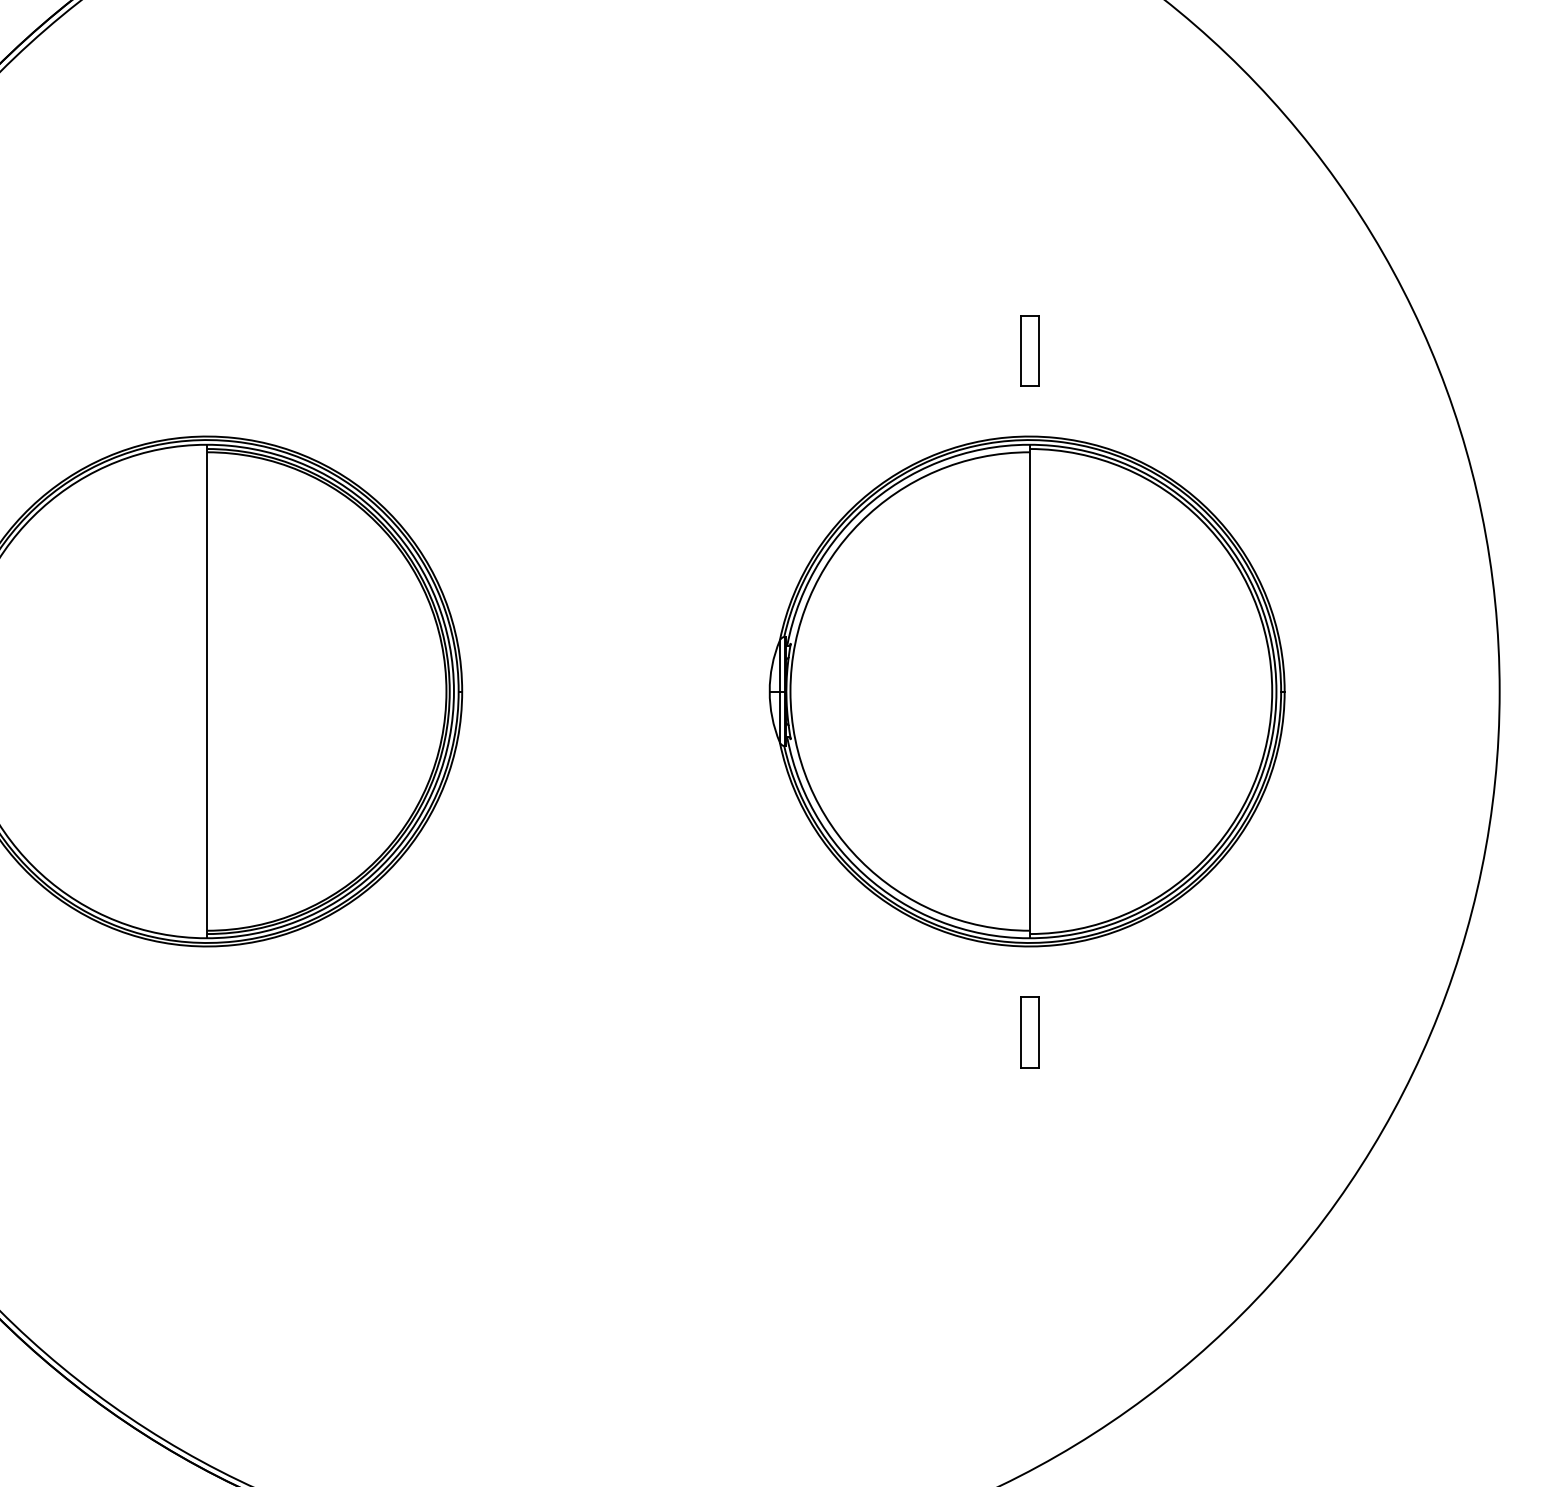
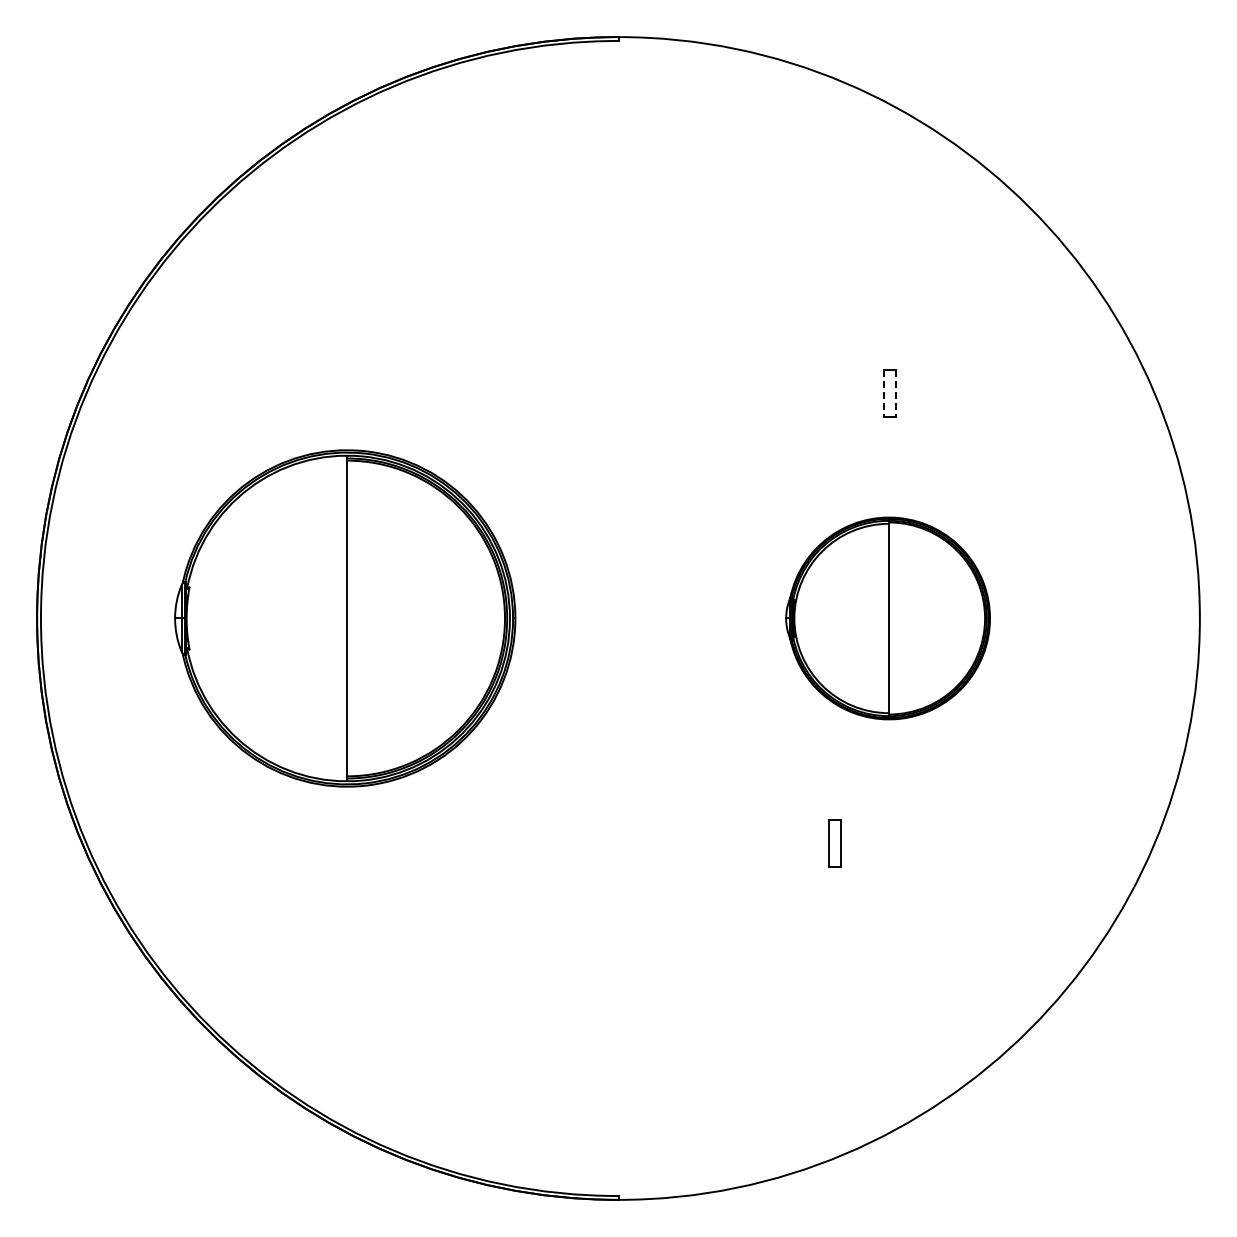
line: (1021, 352) -> (884, 394), solid -> dashed
line: (1038, 352) -> (895, 394), solid -> dashed
part: (1026, 691) -> (887, 618), size x0.6
part: (1029, 1032) -> (834, 843), moved

